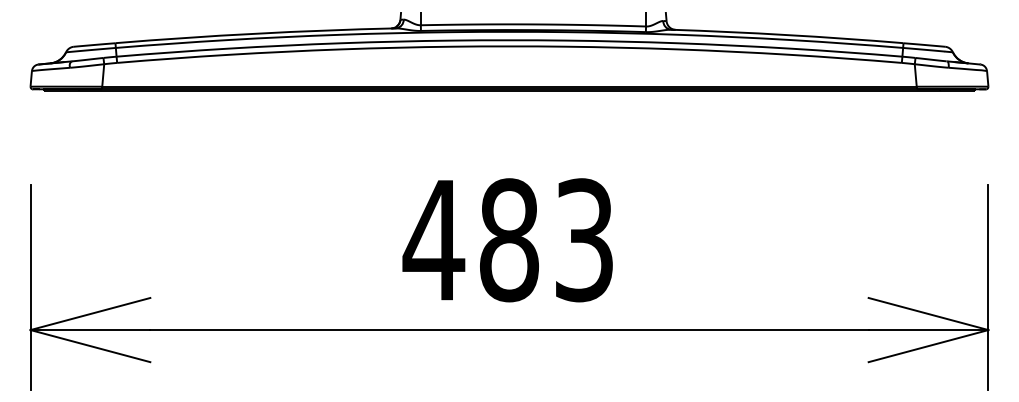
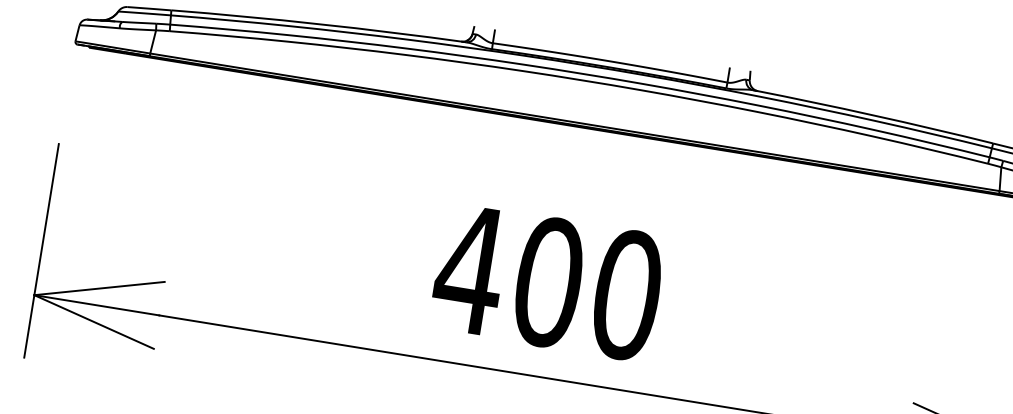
text: (546, 240) -> (587, 288), 483 -> 400

